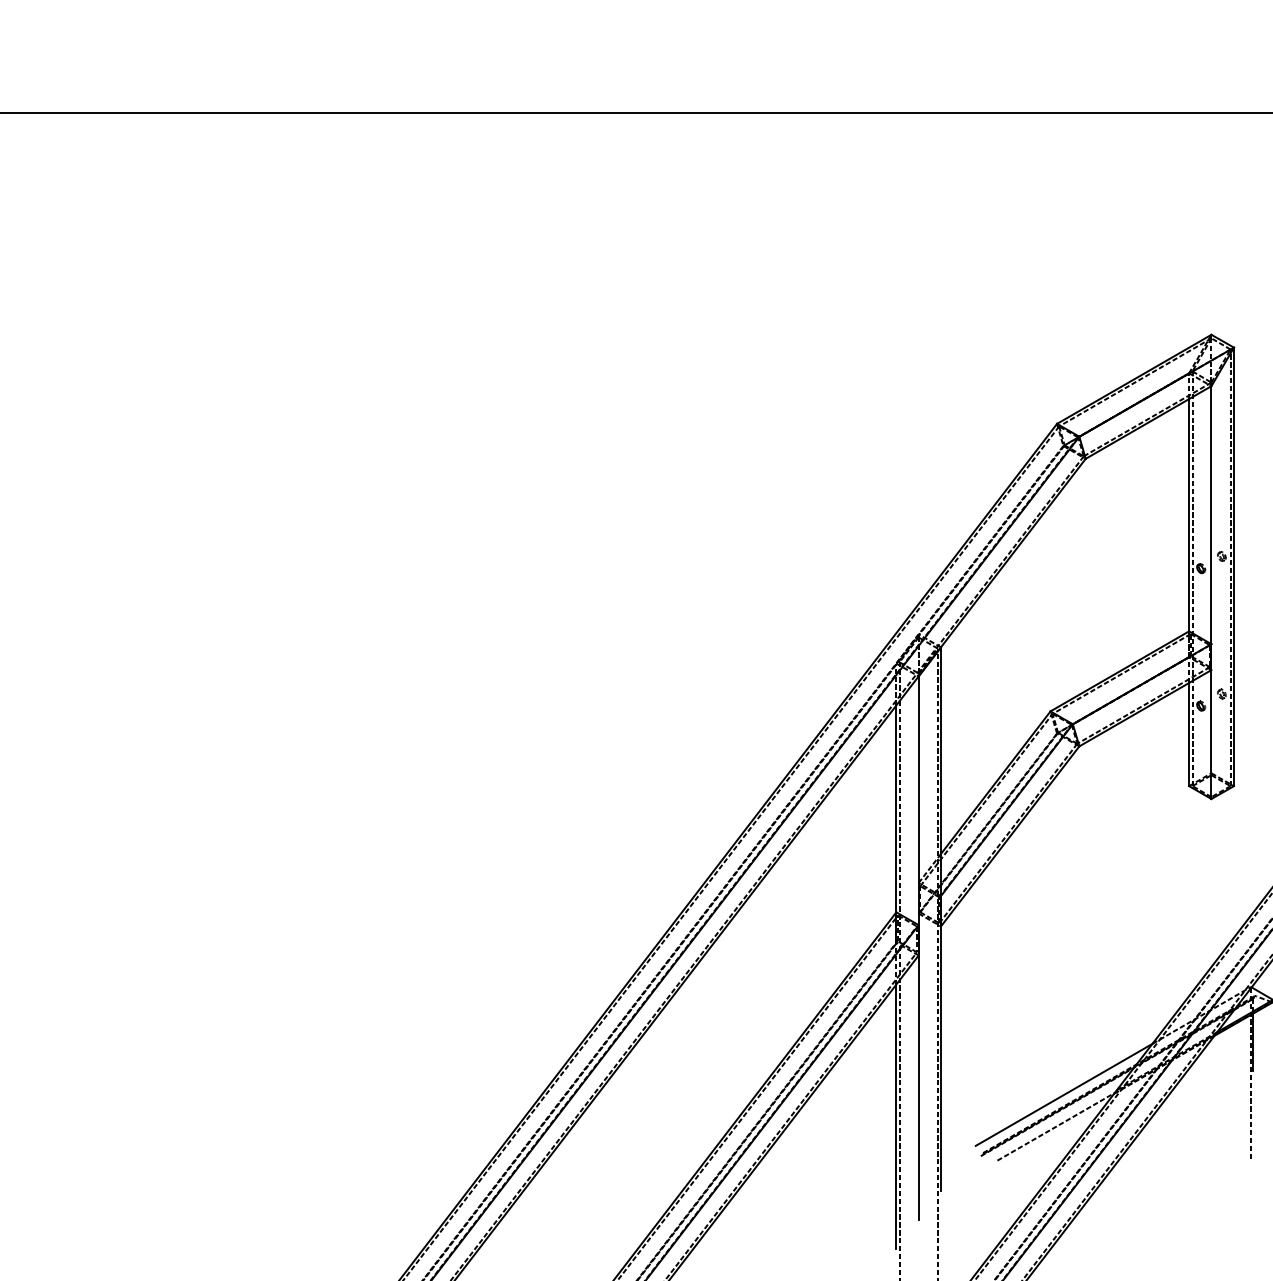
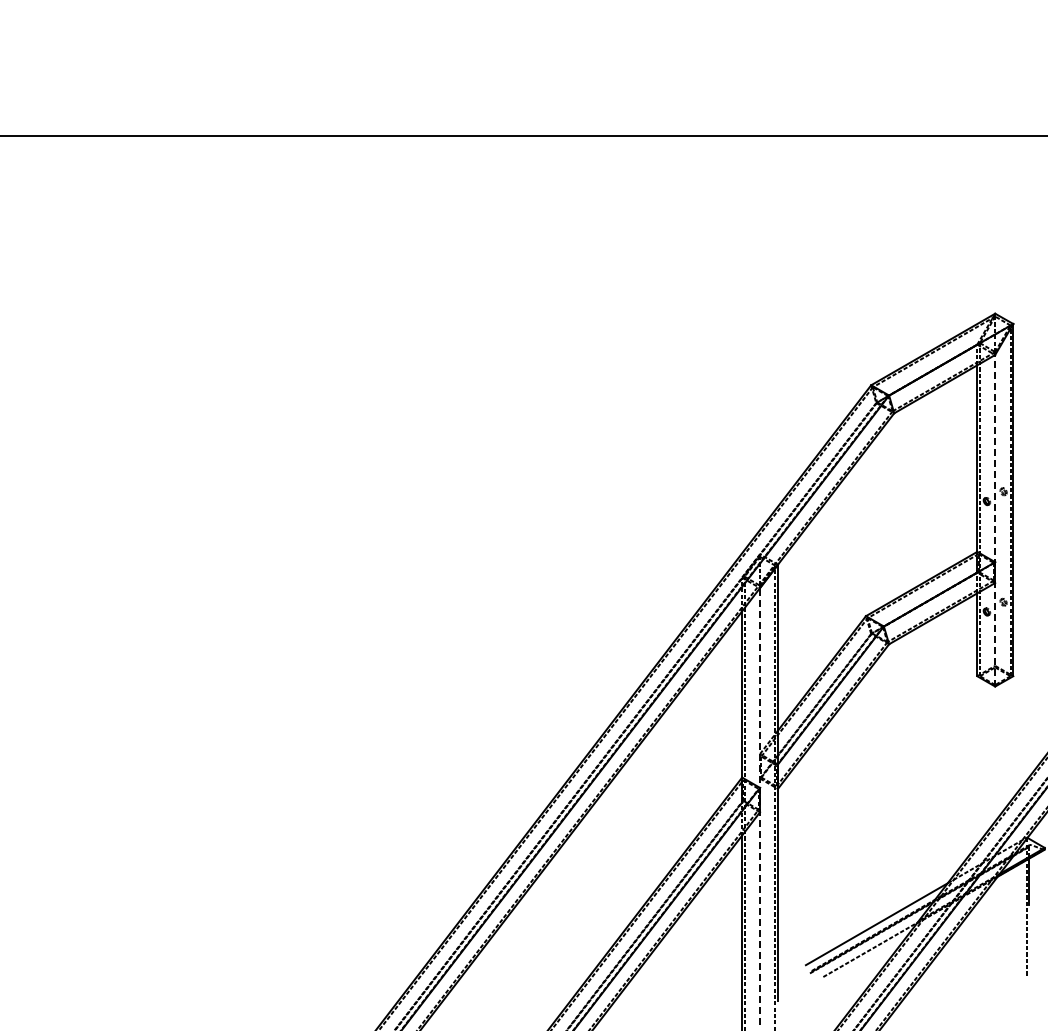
line: (1211, 592) -> (995, 520), solid -> dashed
line: (919, 947) -> (760, 805), solid -> dashed

